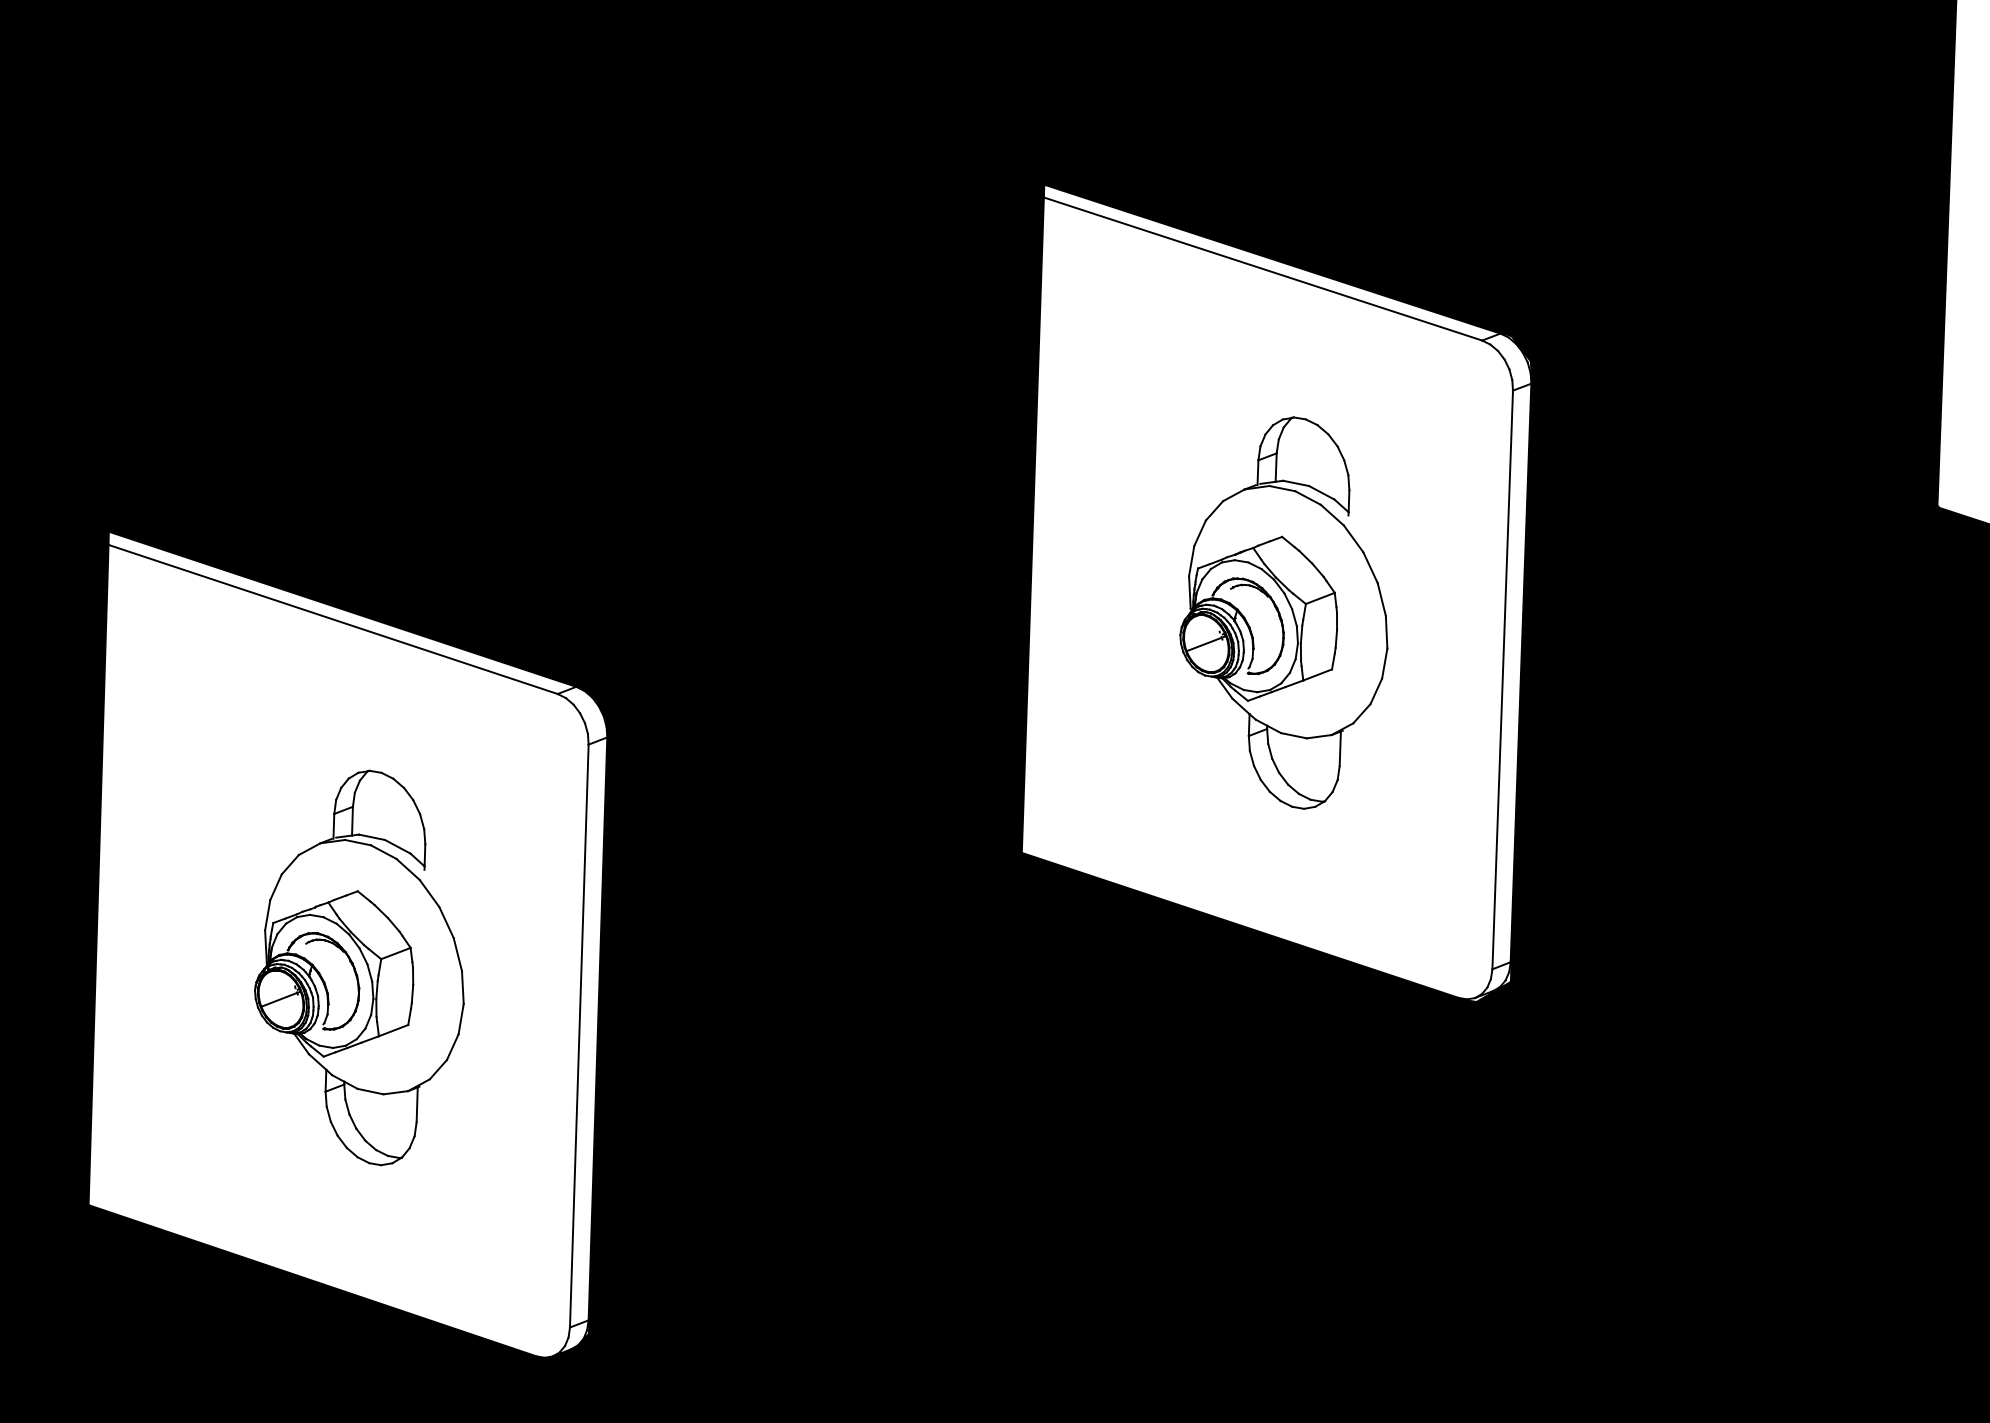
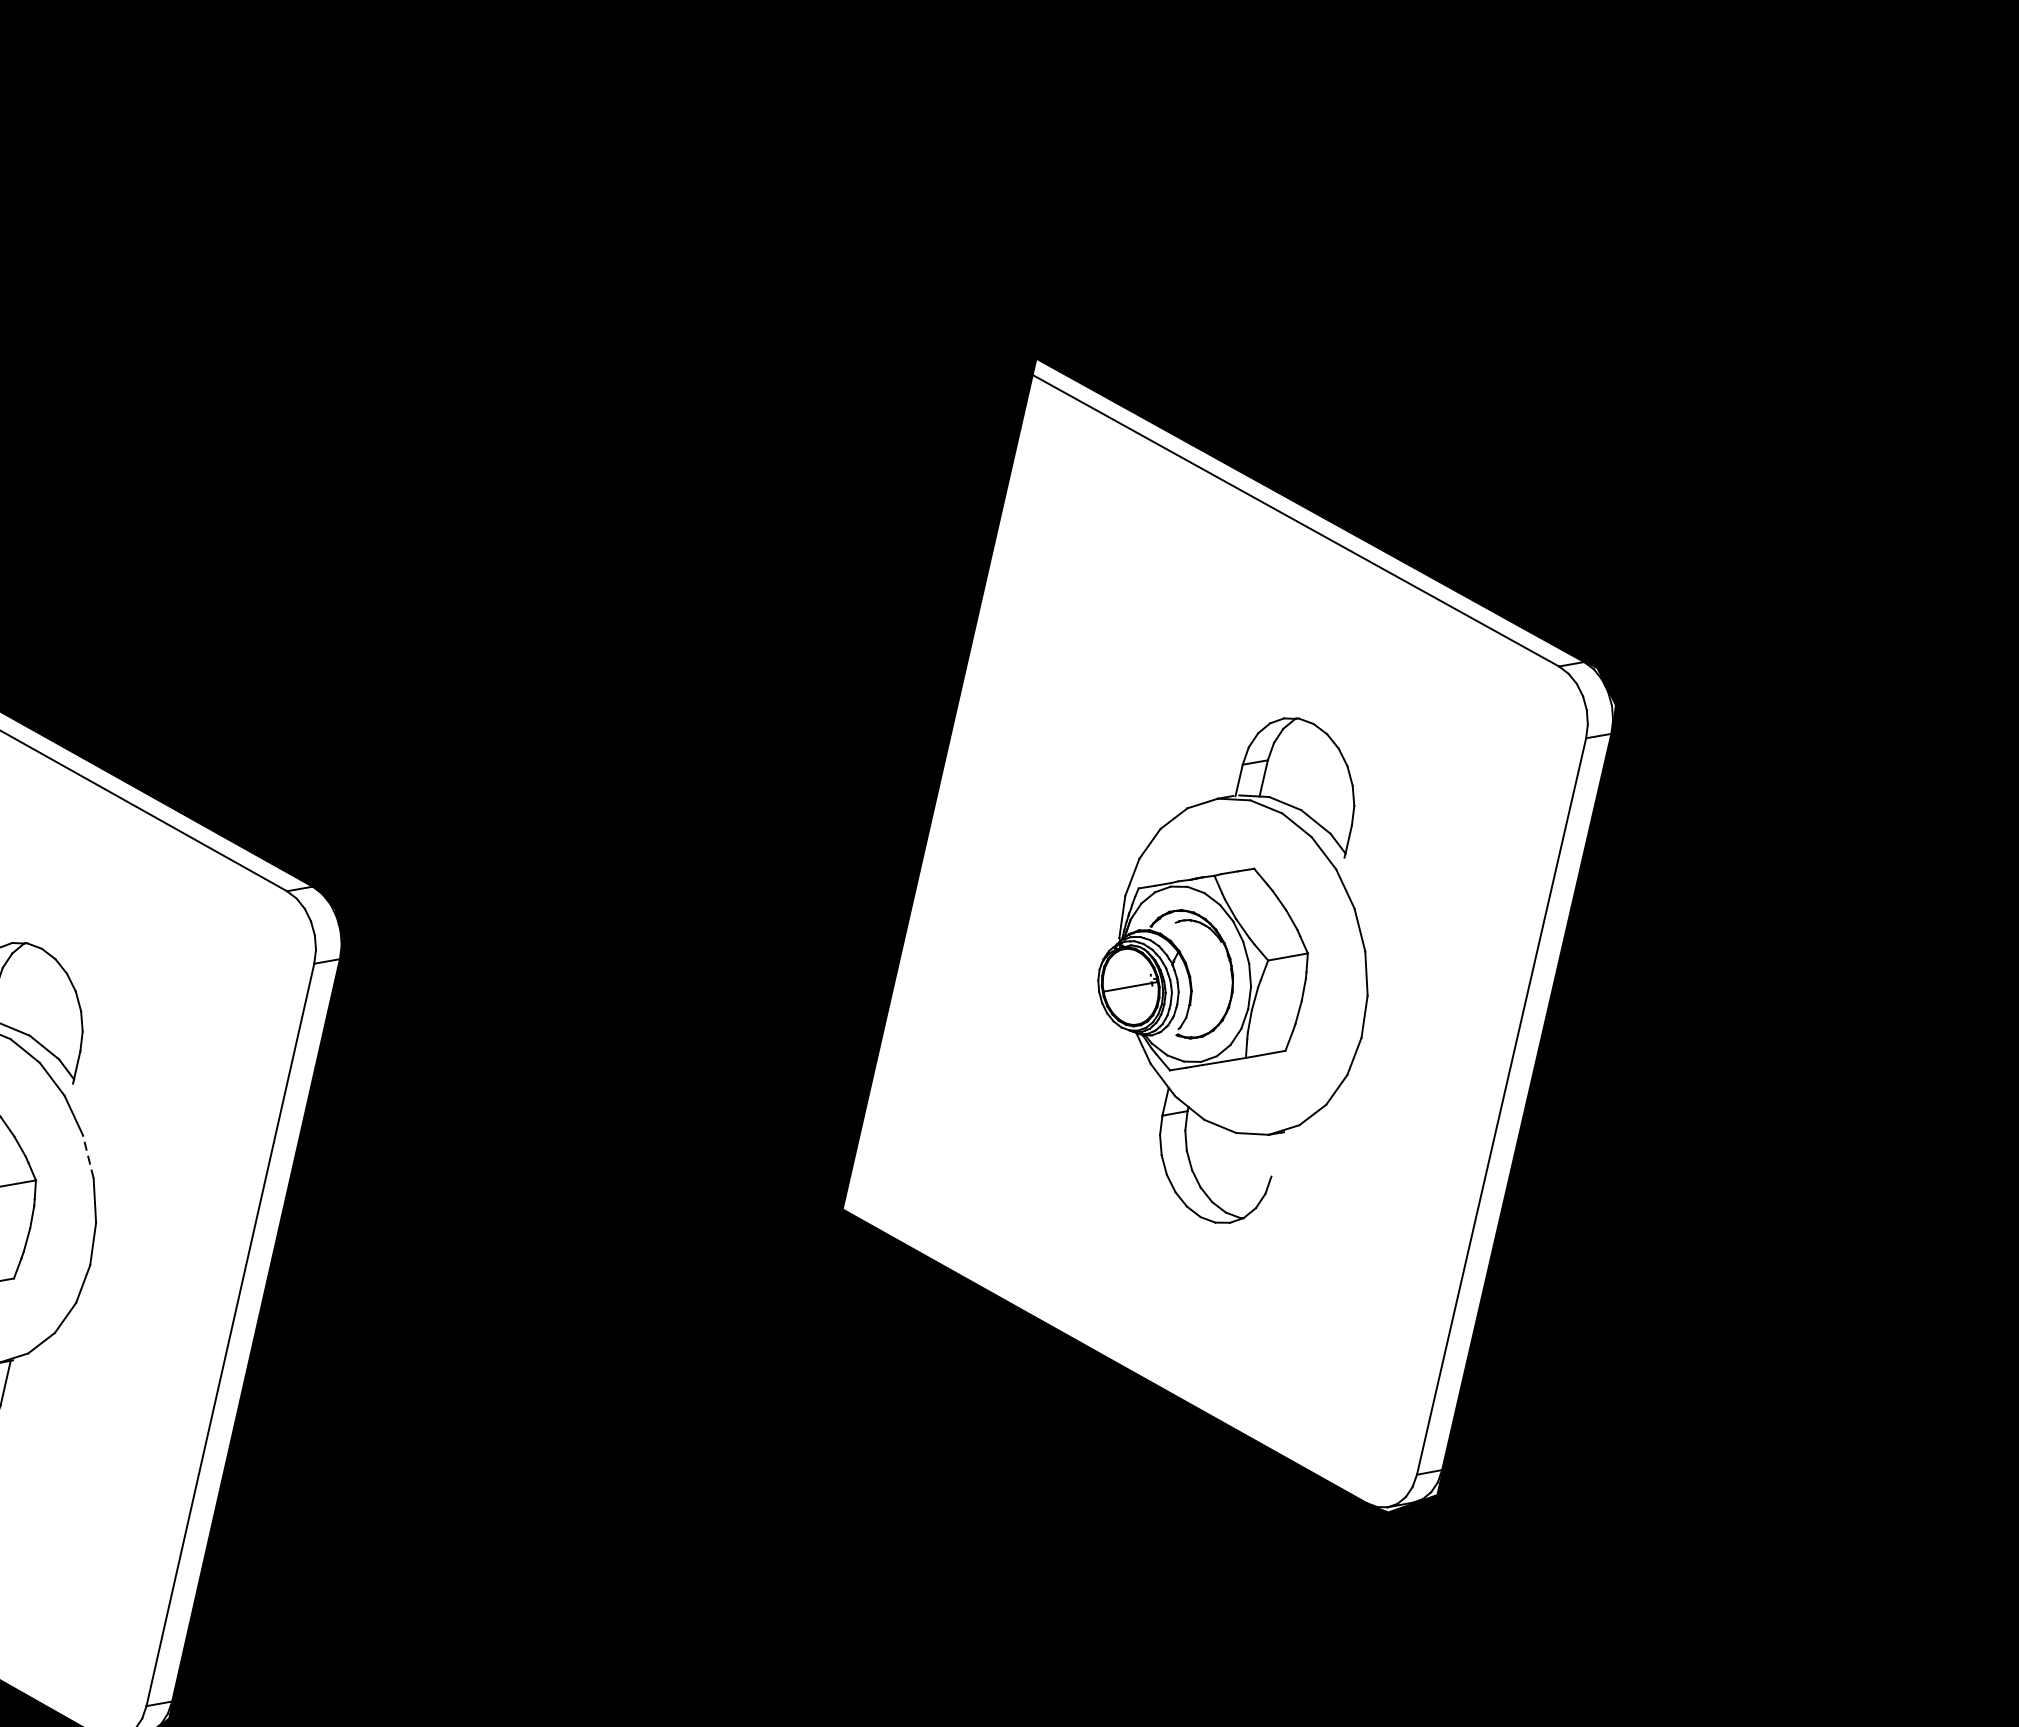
line: (1339, 748) -> (1275, 1154), removed
line: (446, 922) -> (88, 1156), solid -> dashed

